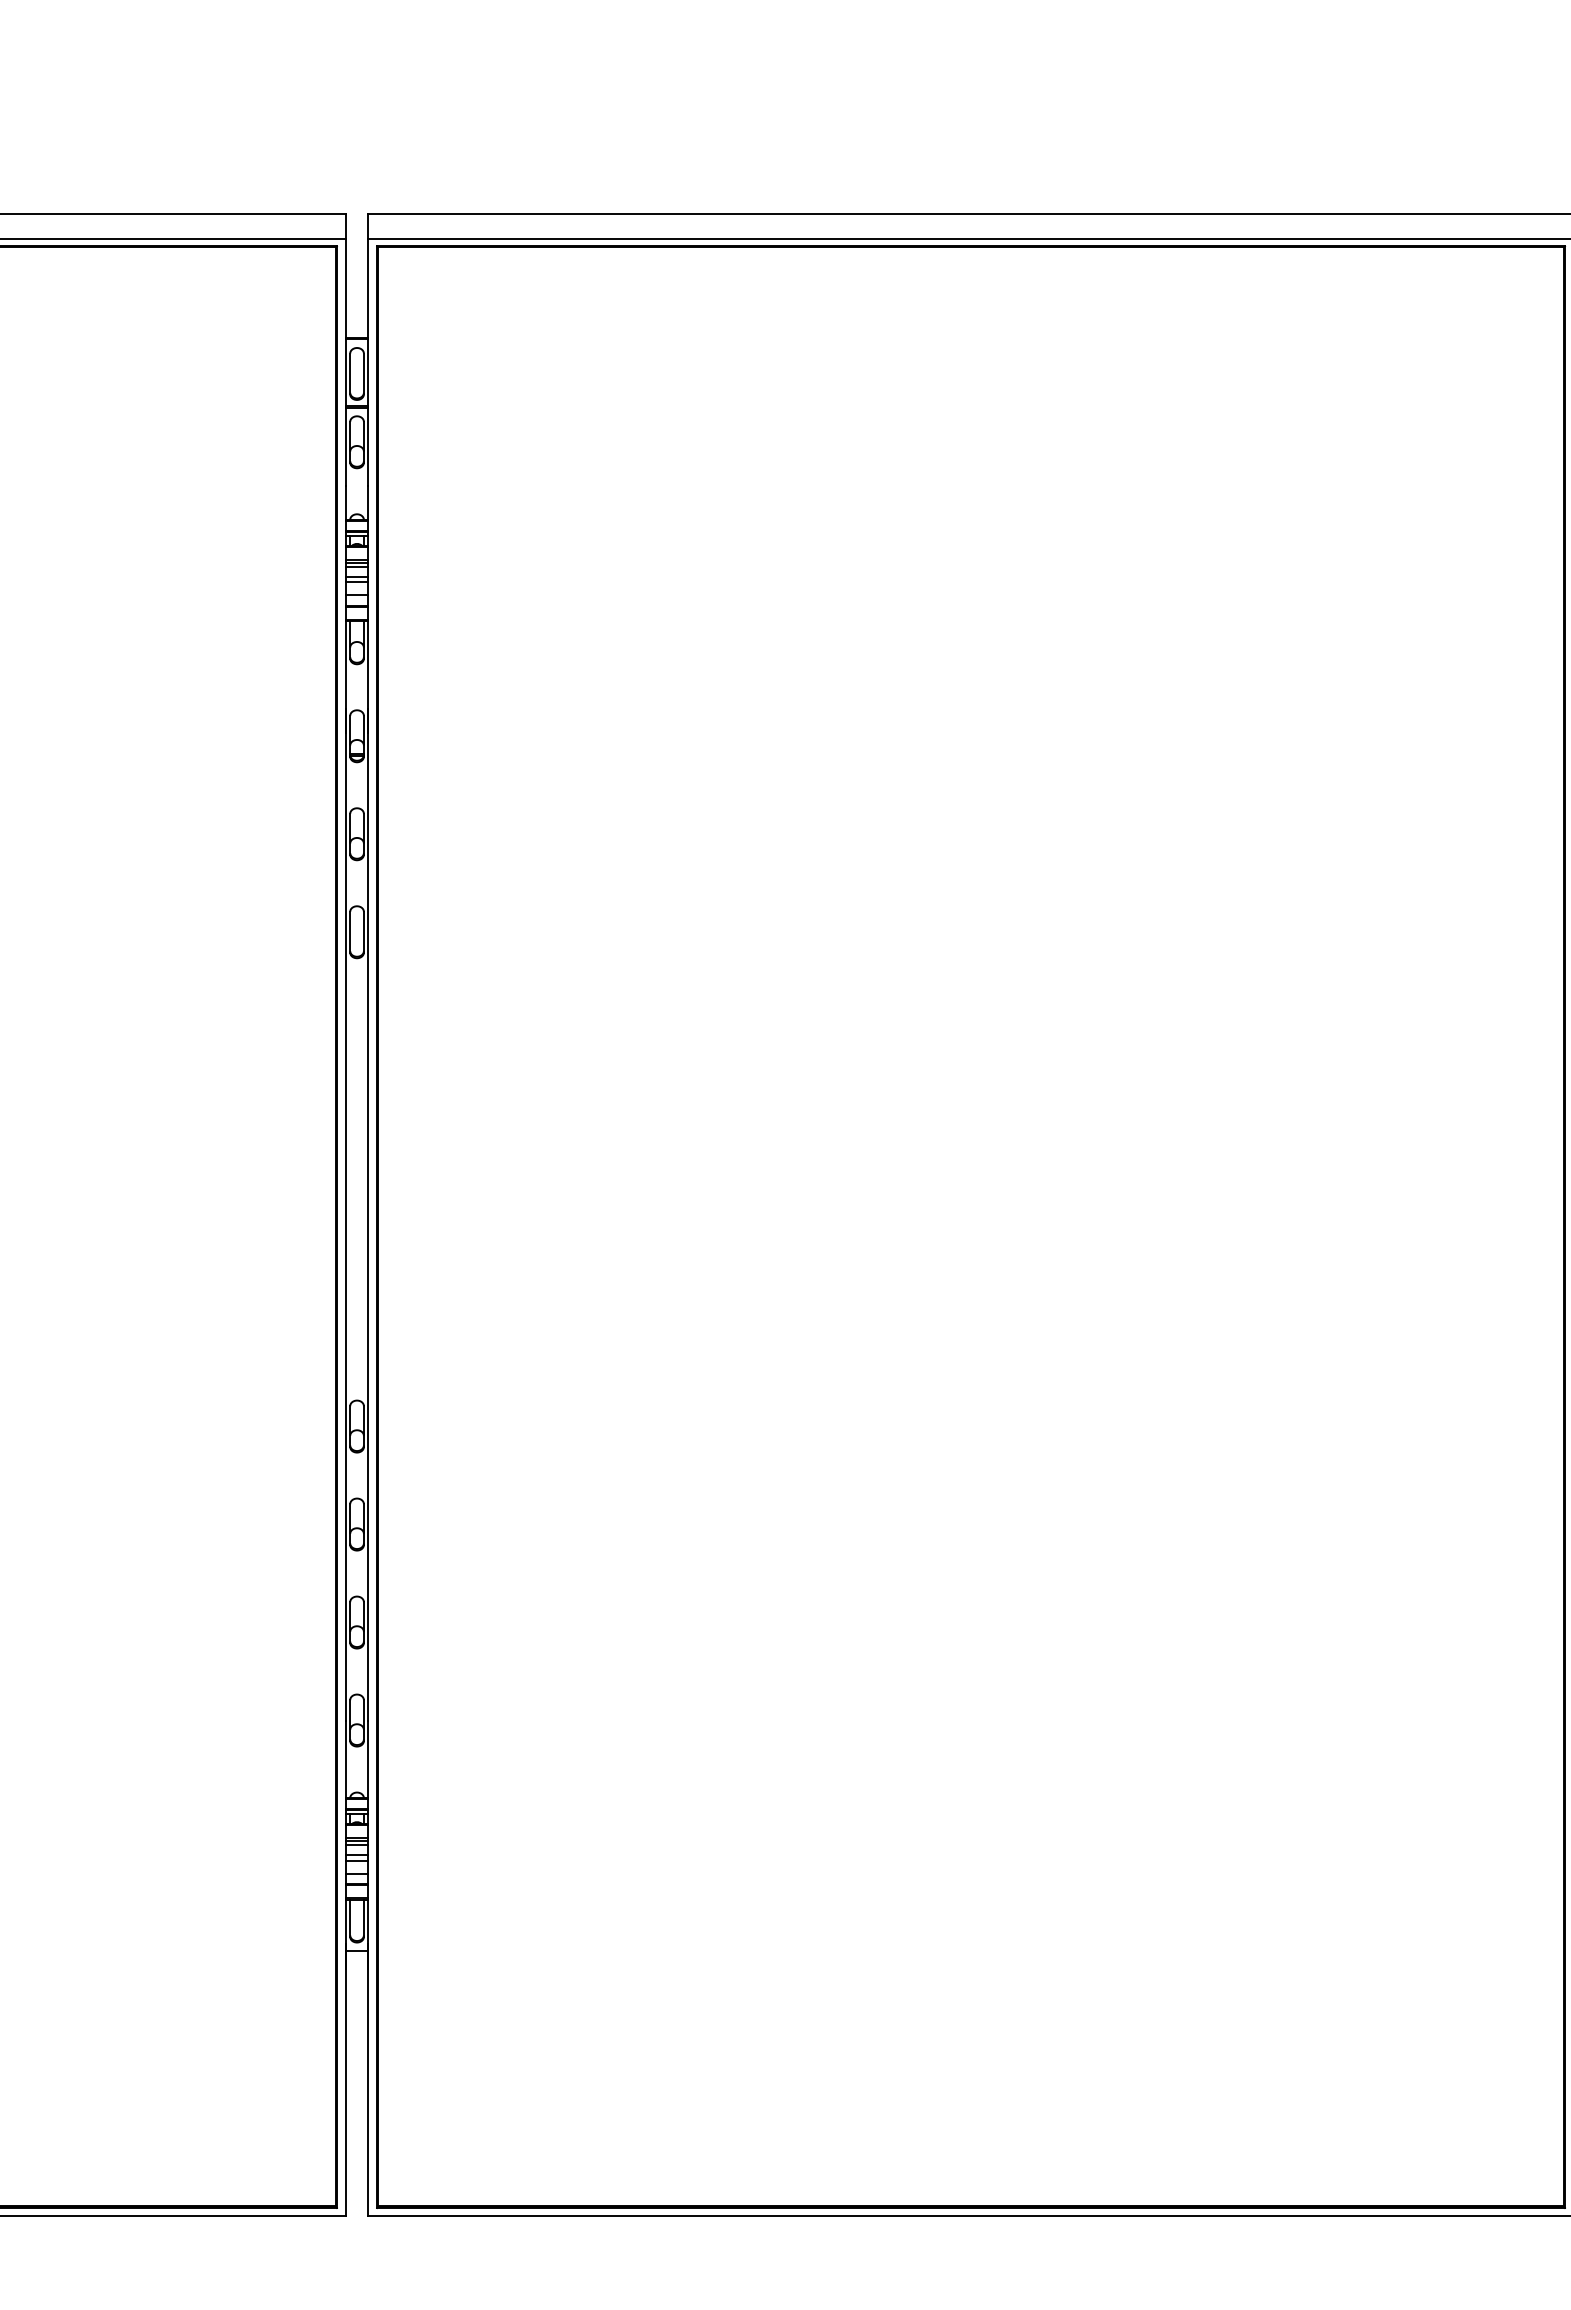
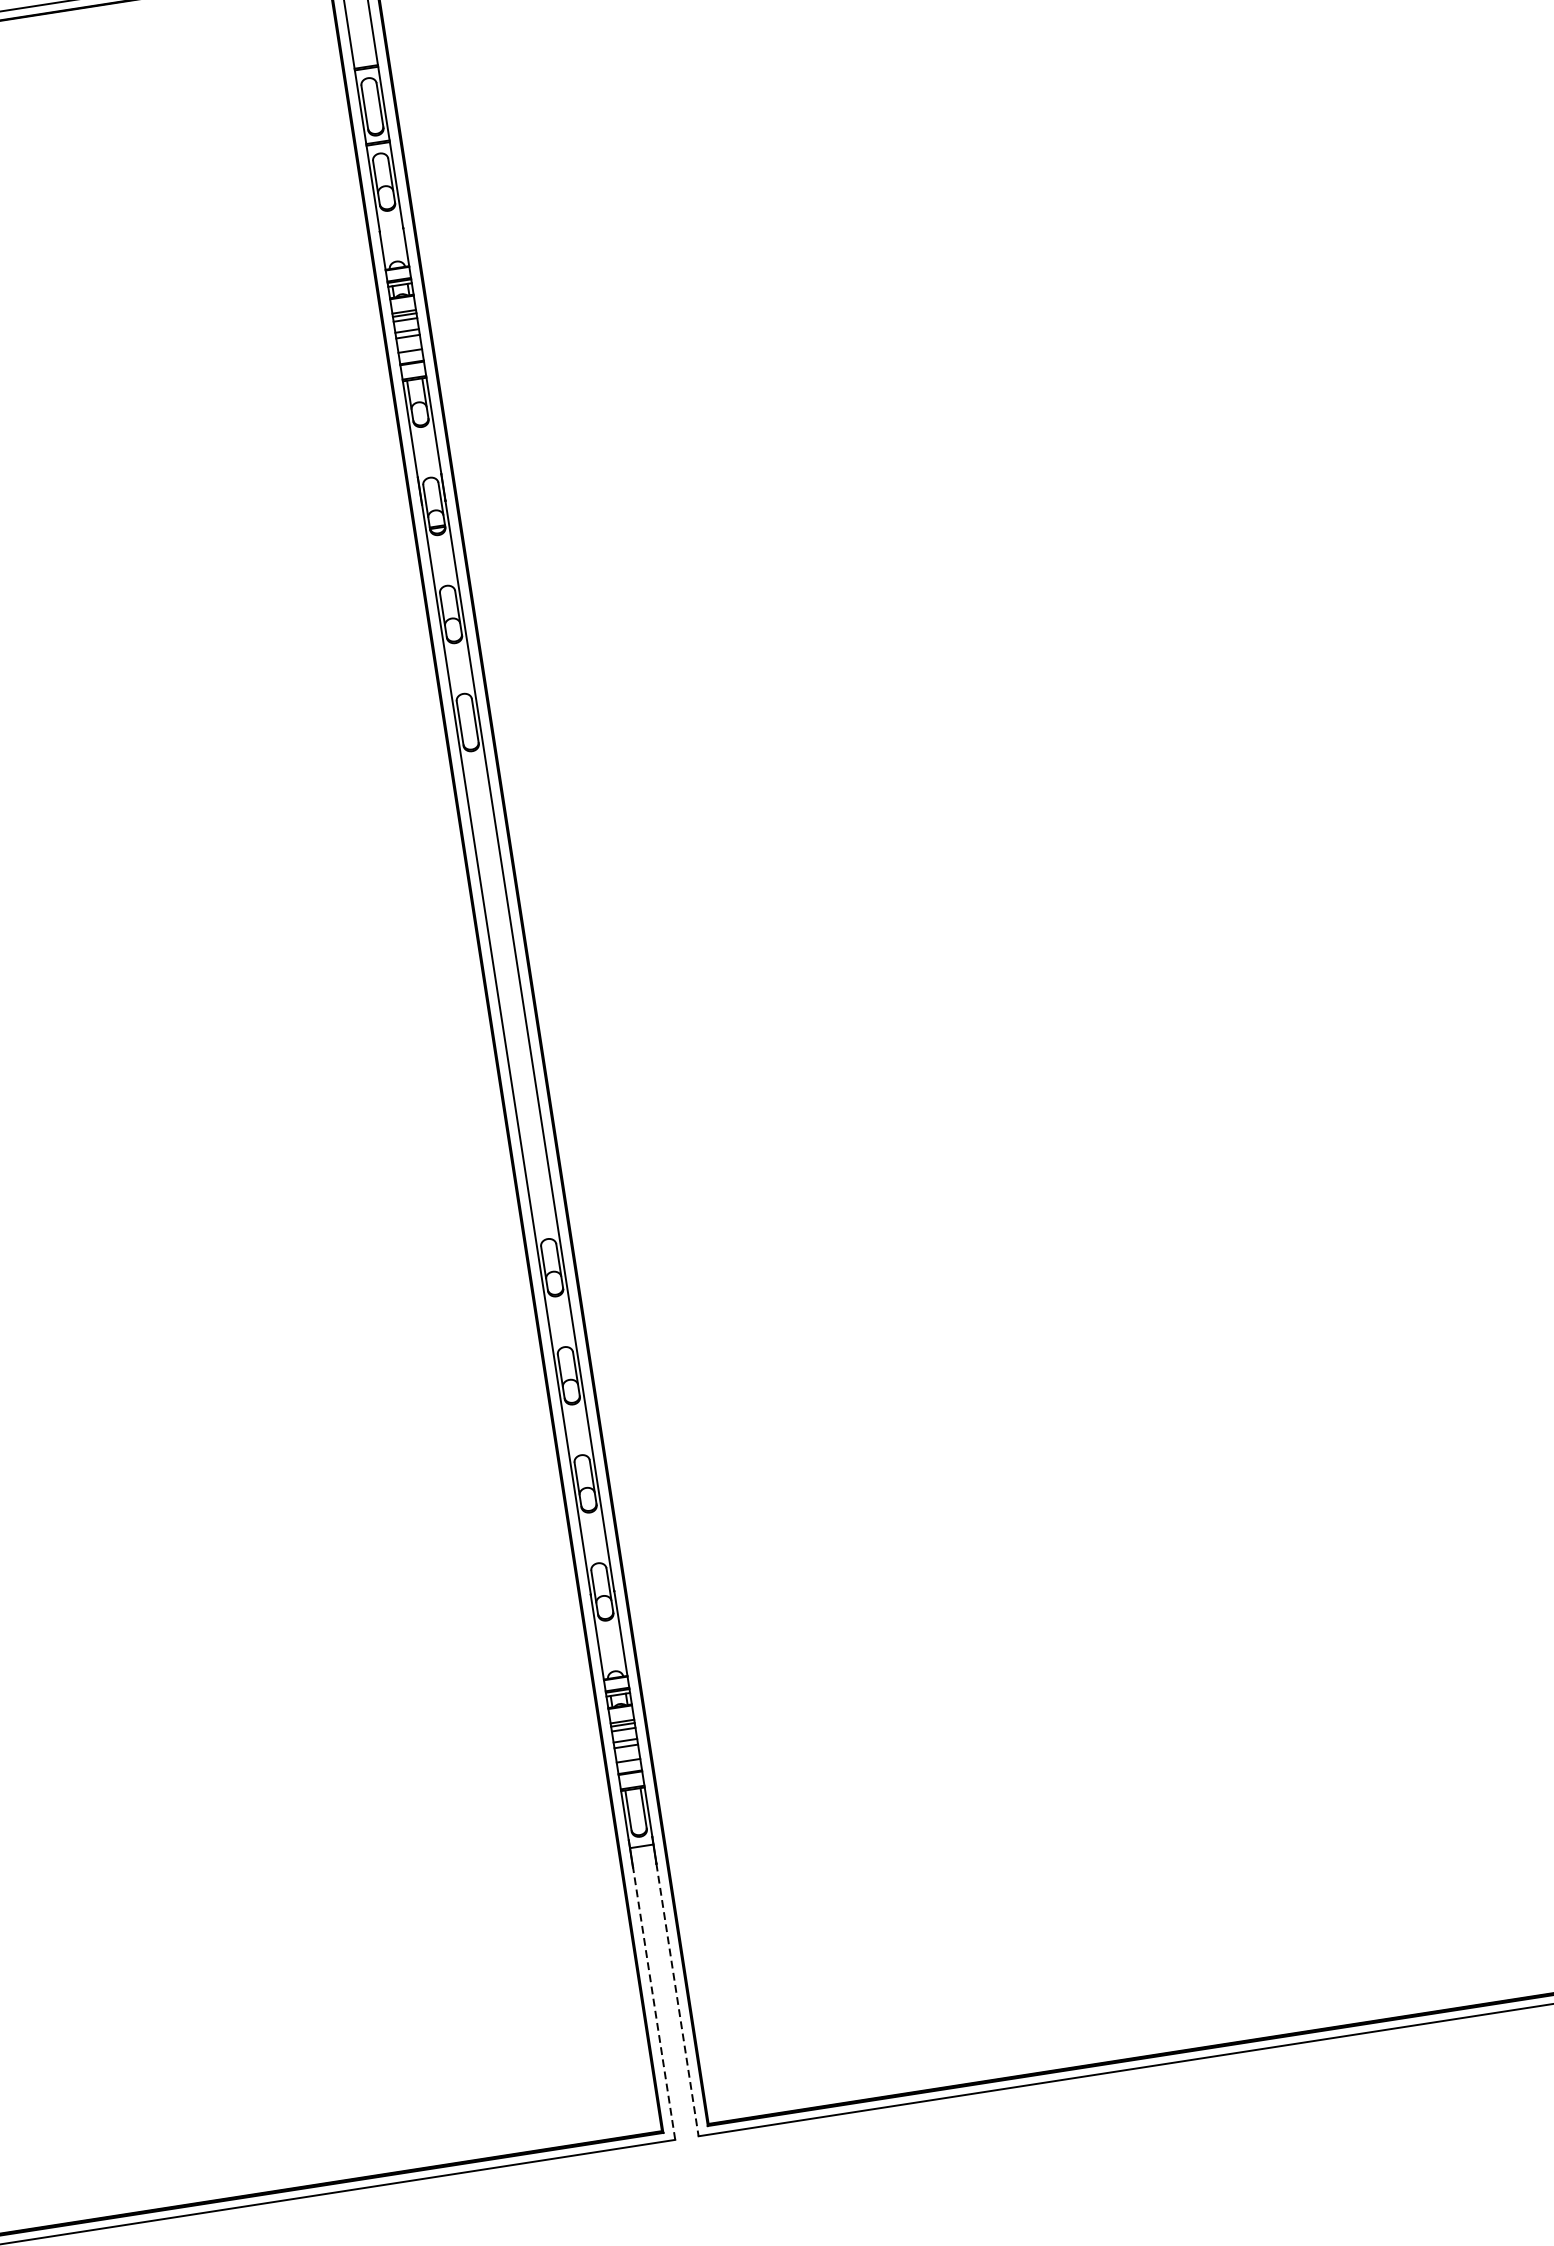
line: (346, 2092) -> (654, 2003), solid -> dashed
line: (367, 2092) -> (677, 2000), solid -> dashed

